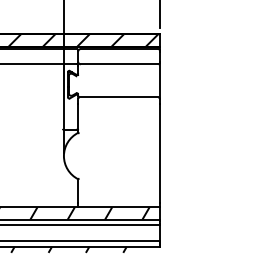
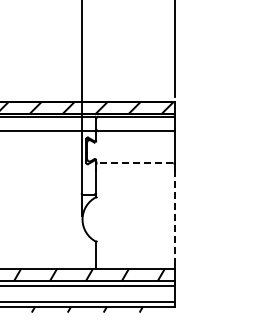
line: (119, 97) -> (135, 163), solid -> dashed
line: (159, 153) -> (174, 217), solid -> dashed

